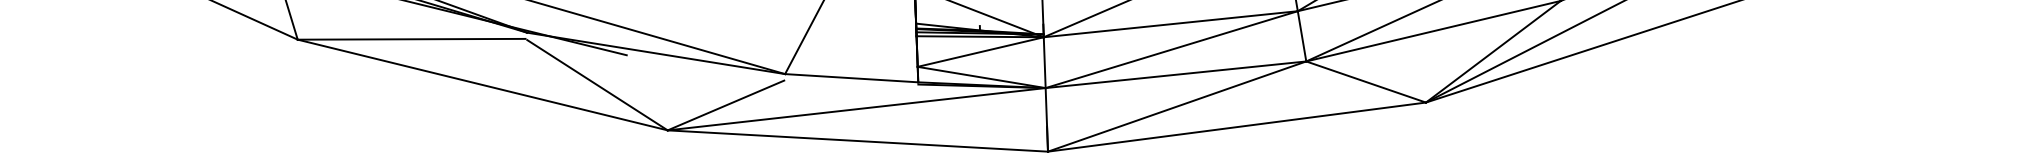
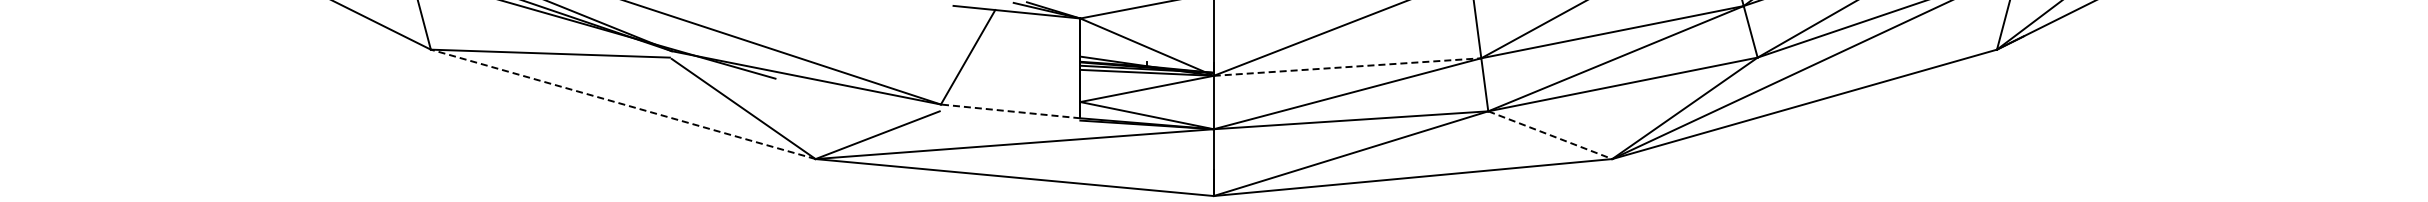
line: (1171, 24) -> (1348, 67), solid -> dashed
line: (851, 78) -> (1010, 111), solid -> dashed
line: (1366, 82) -> (1550, 135), solid -> dashed
line: (482, 85) -> (623, 104), solid -> dashed

